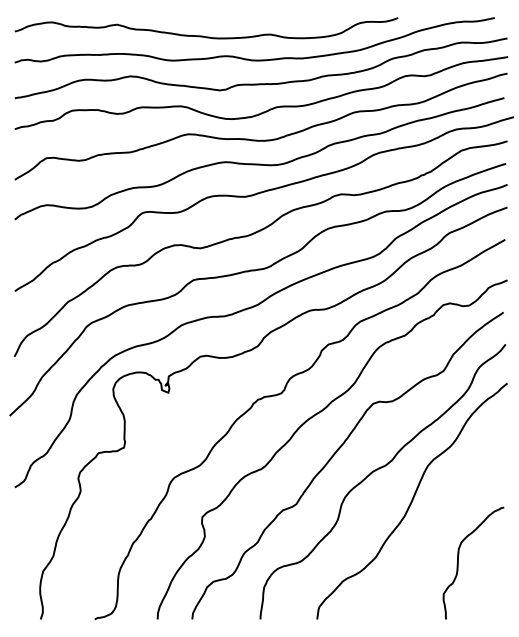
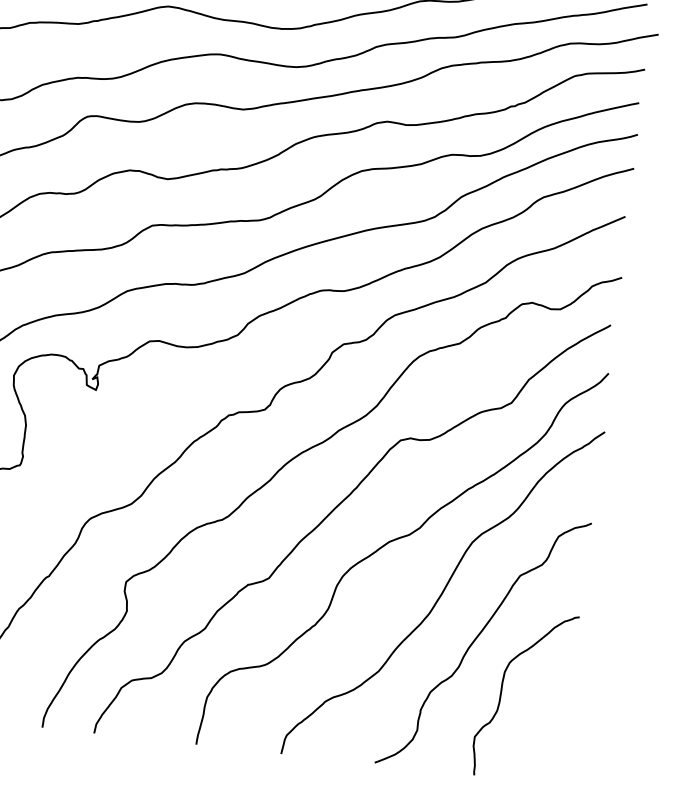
curve: (438, 529) -> (477, 639), added

